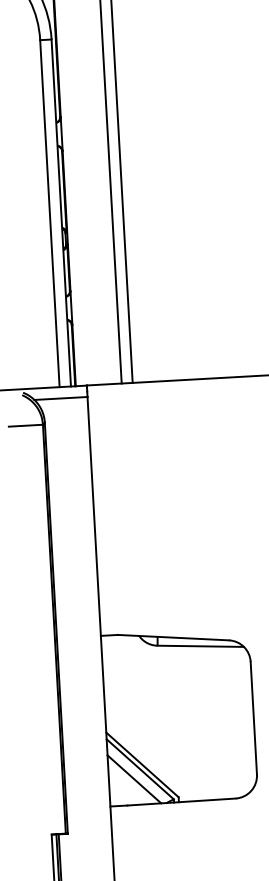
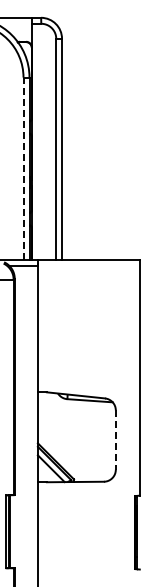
line: (49, 212) -> (23, 168), solid -> dashed
line: (253, 719) -> (115, 440), solid -> dashed

